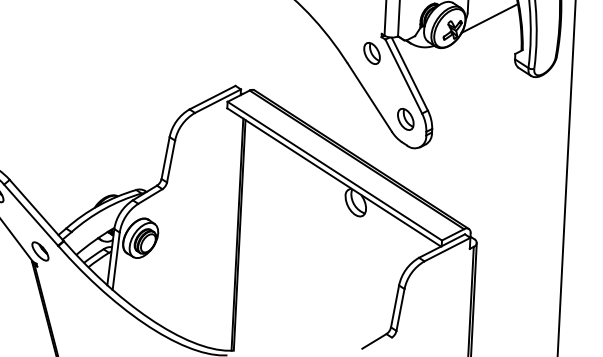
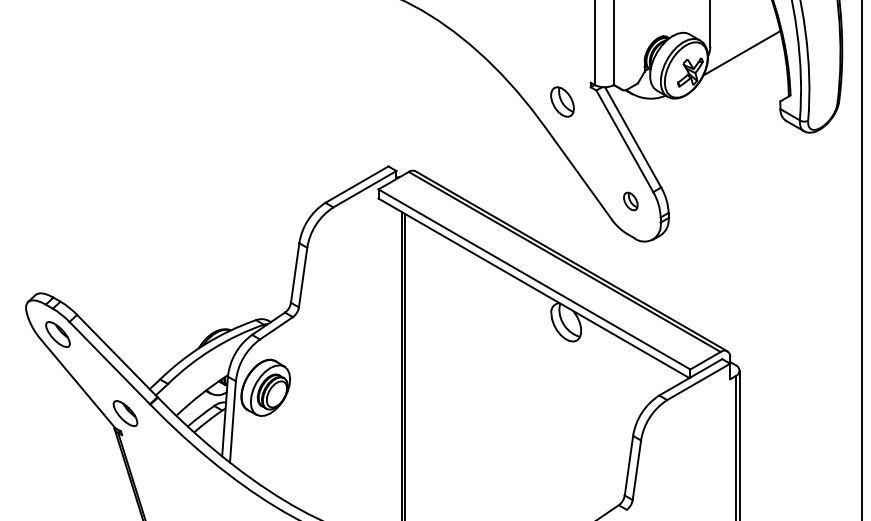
part: (372, 53) -> (562, 101), moved
part: (405, 119) -> (630, 201), size x0.6

